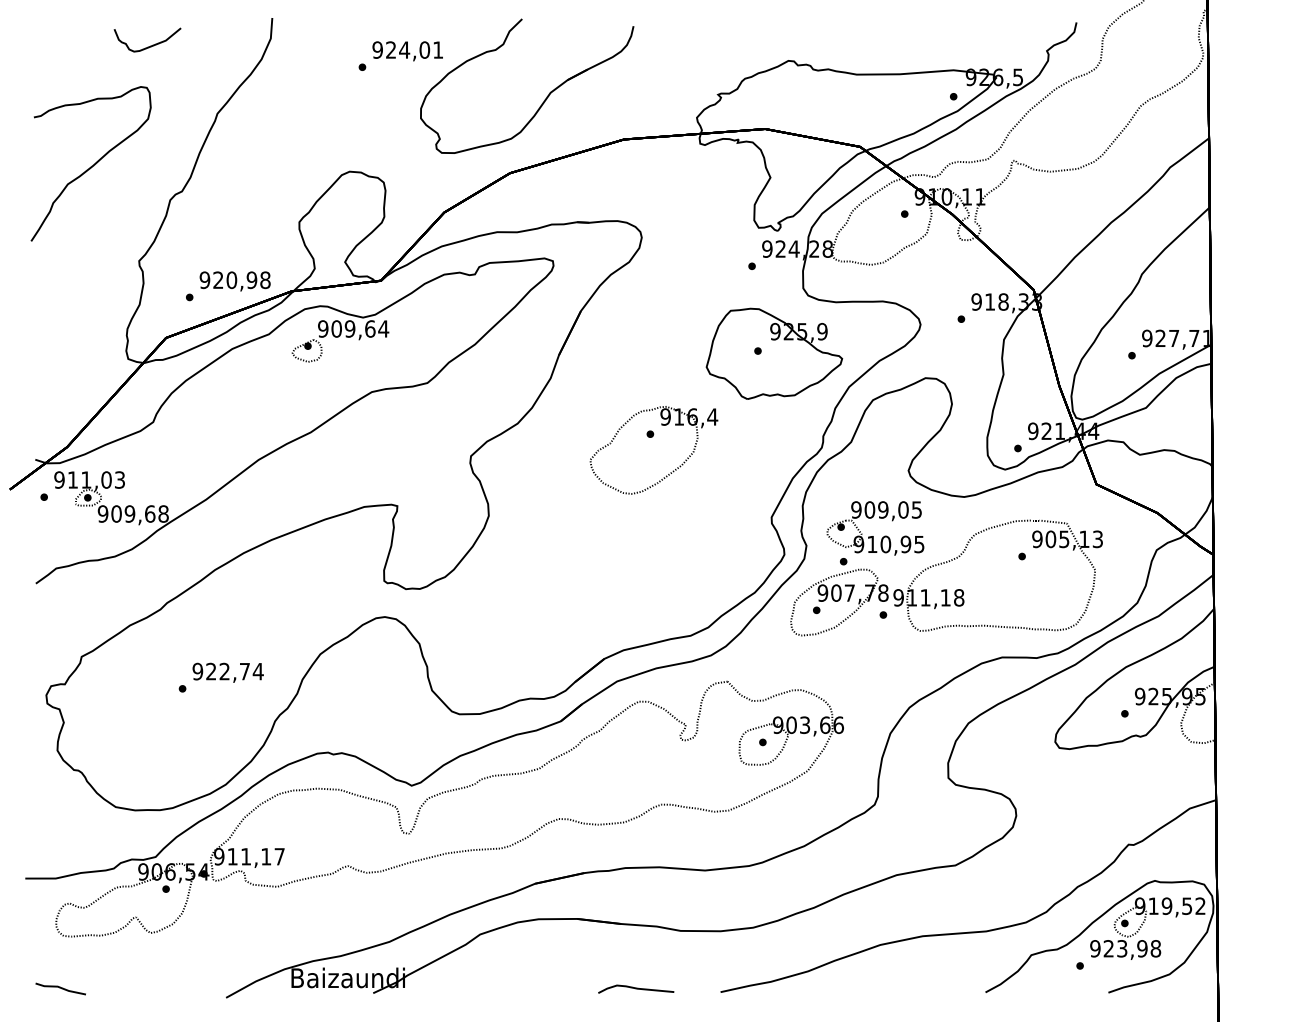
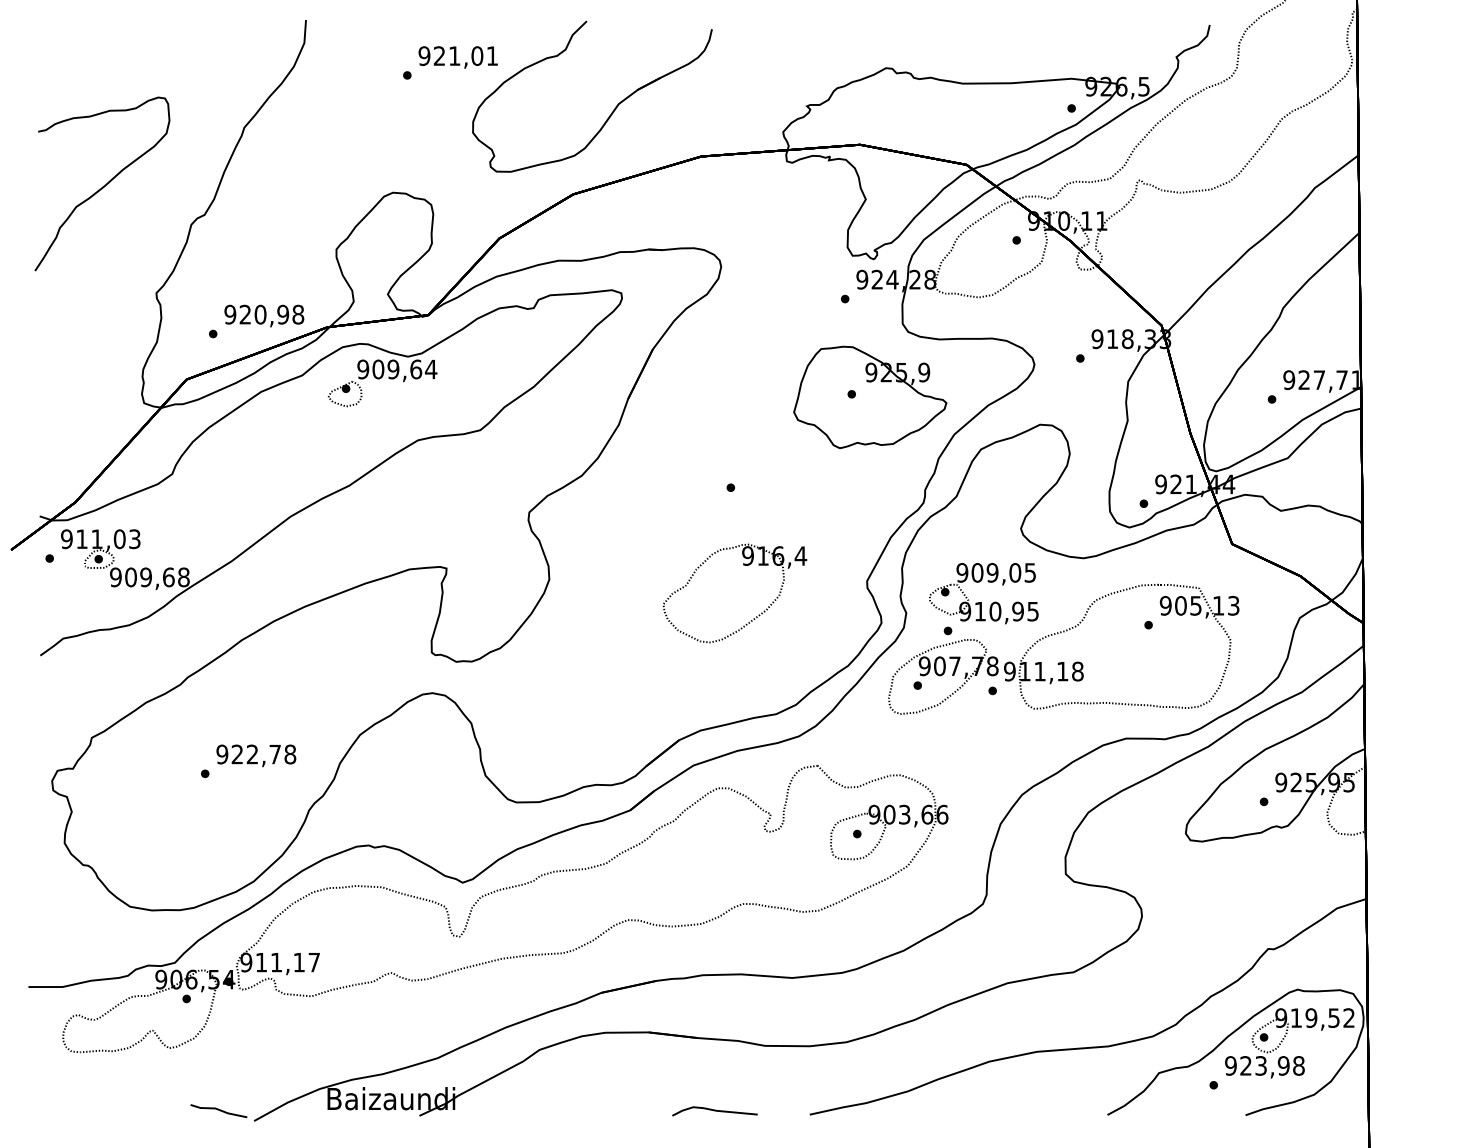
curve: (150, 45) -> (169, 50), removed
text: (404, 49) -> (454, 55), 924,01 -> 921,01
part: (661, 425) -> (743, 565), moved
text: (257, 671) -> (289, 754), 922,74 -> 922,78
line: (60, 988) -> (218, 1110), moved

